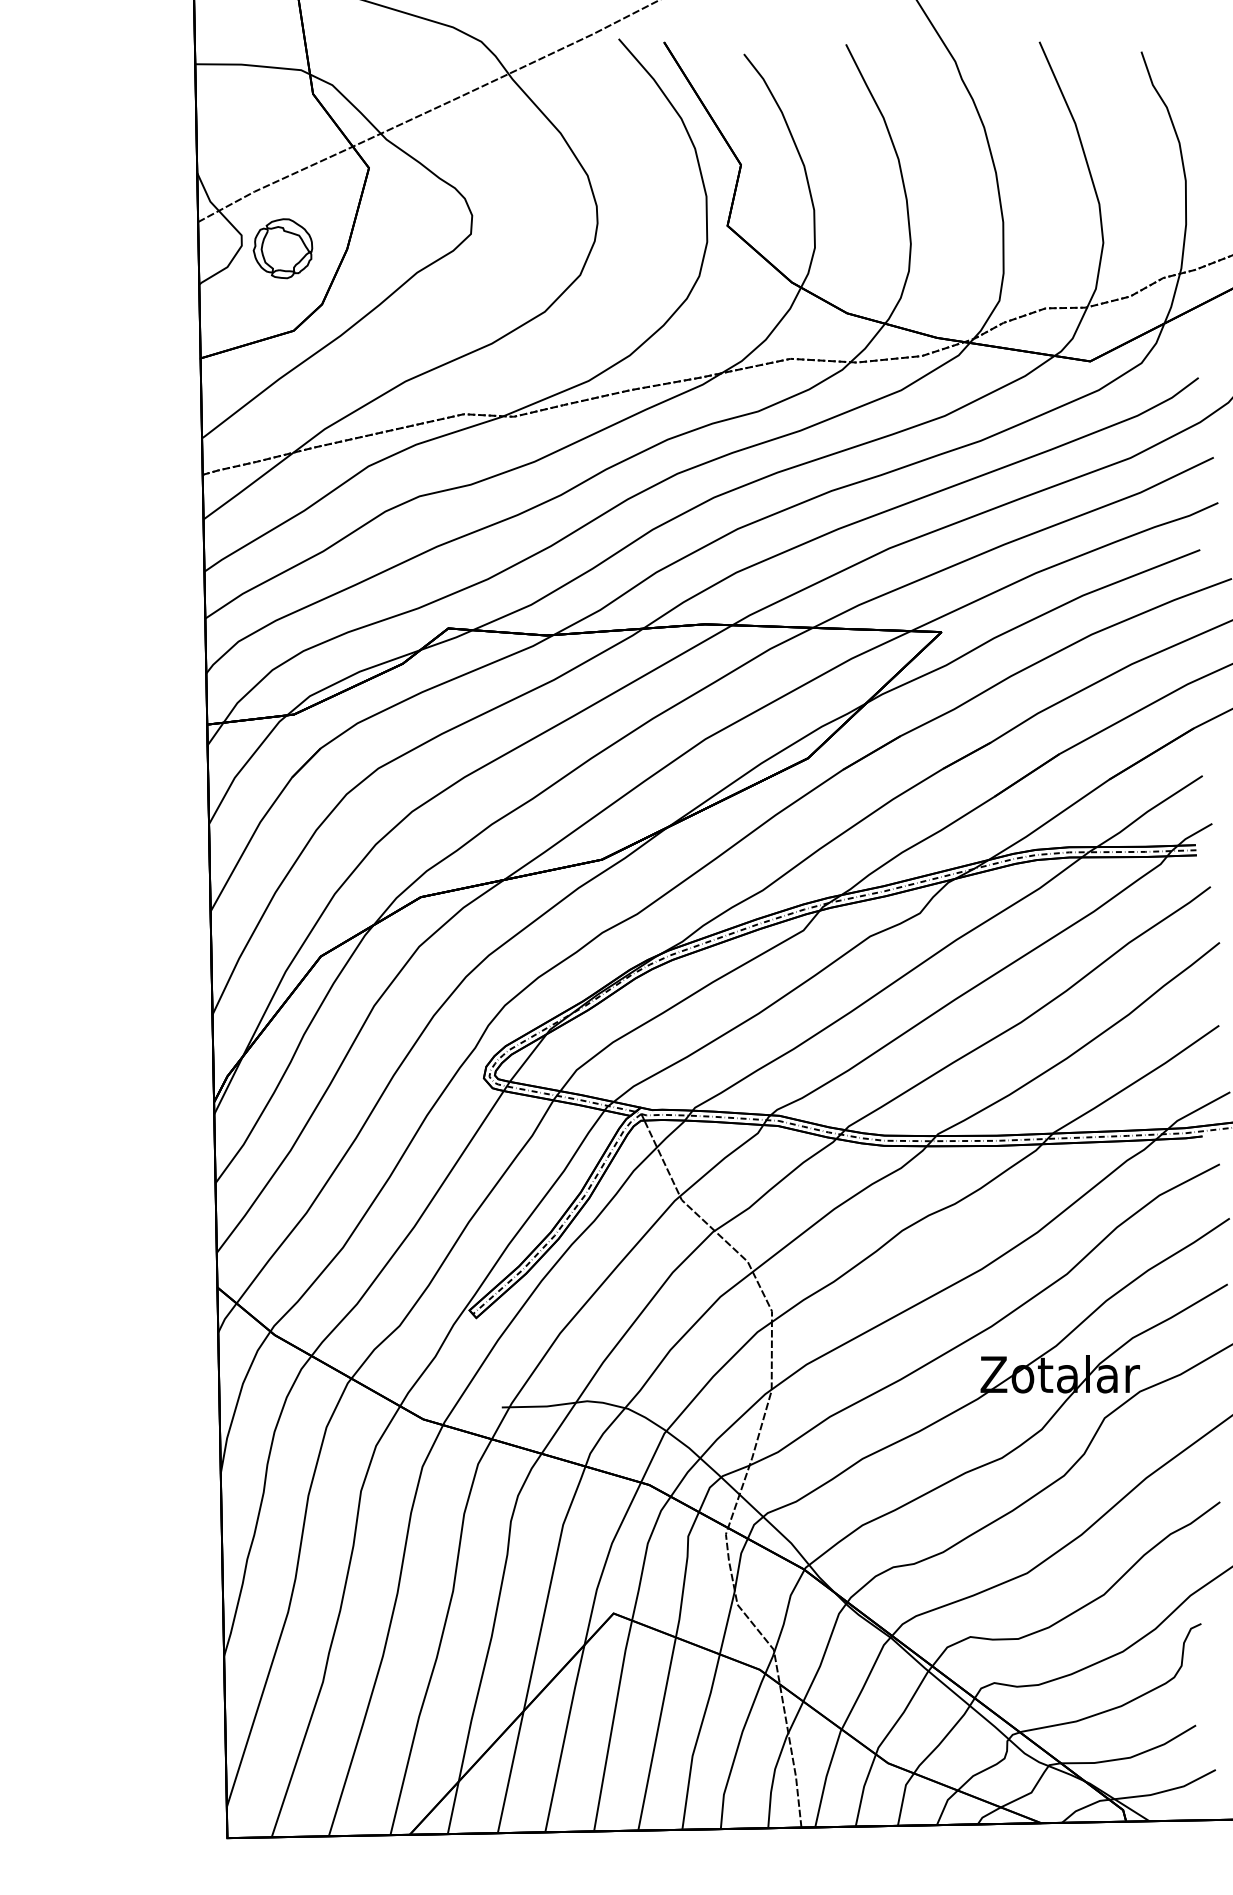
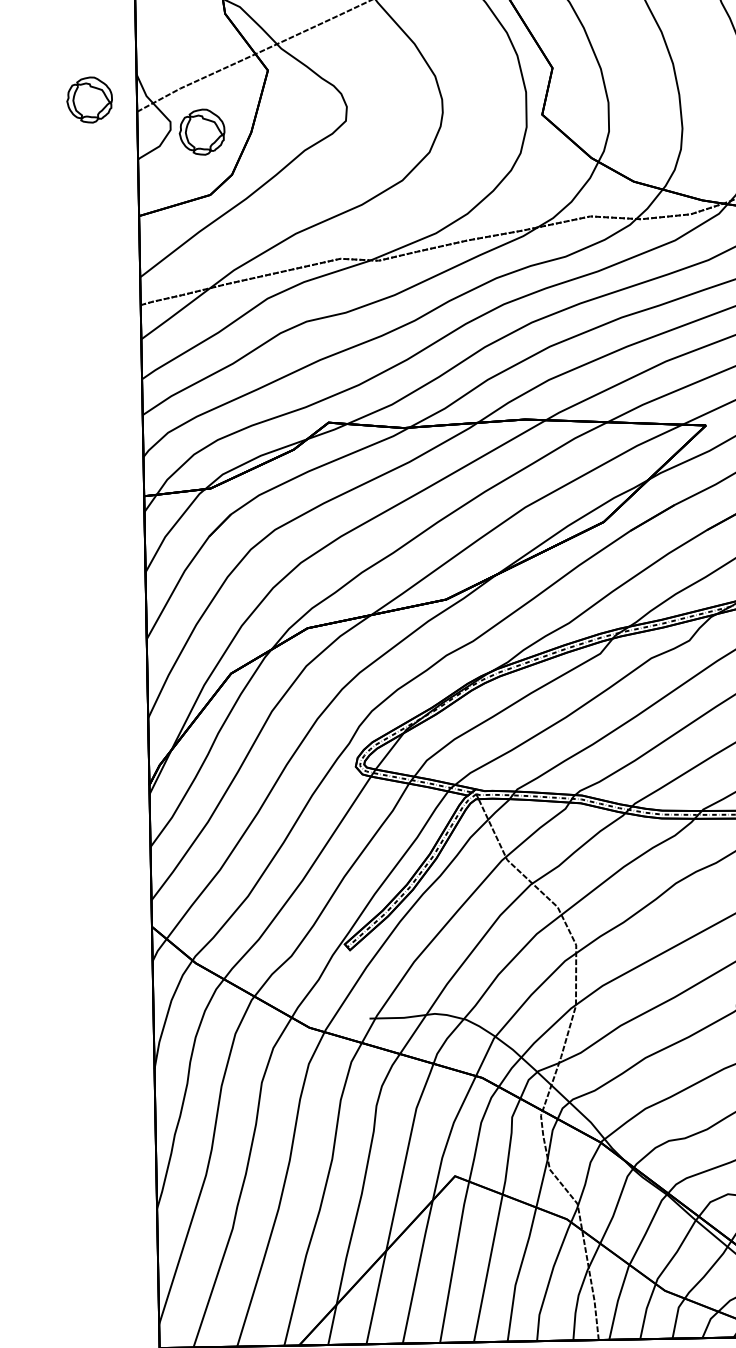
part: (135, 206) -> (89, 99), added

